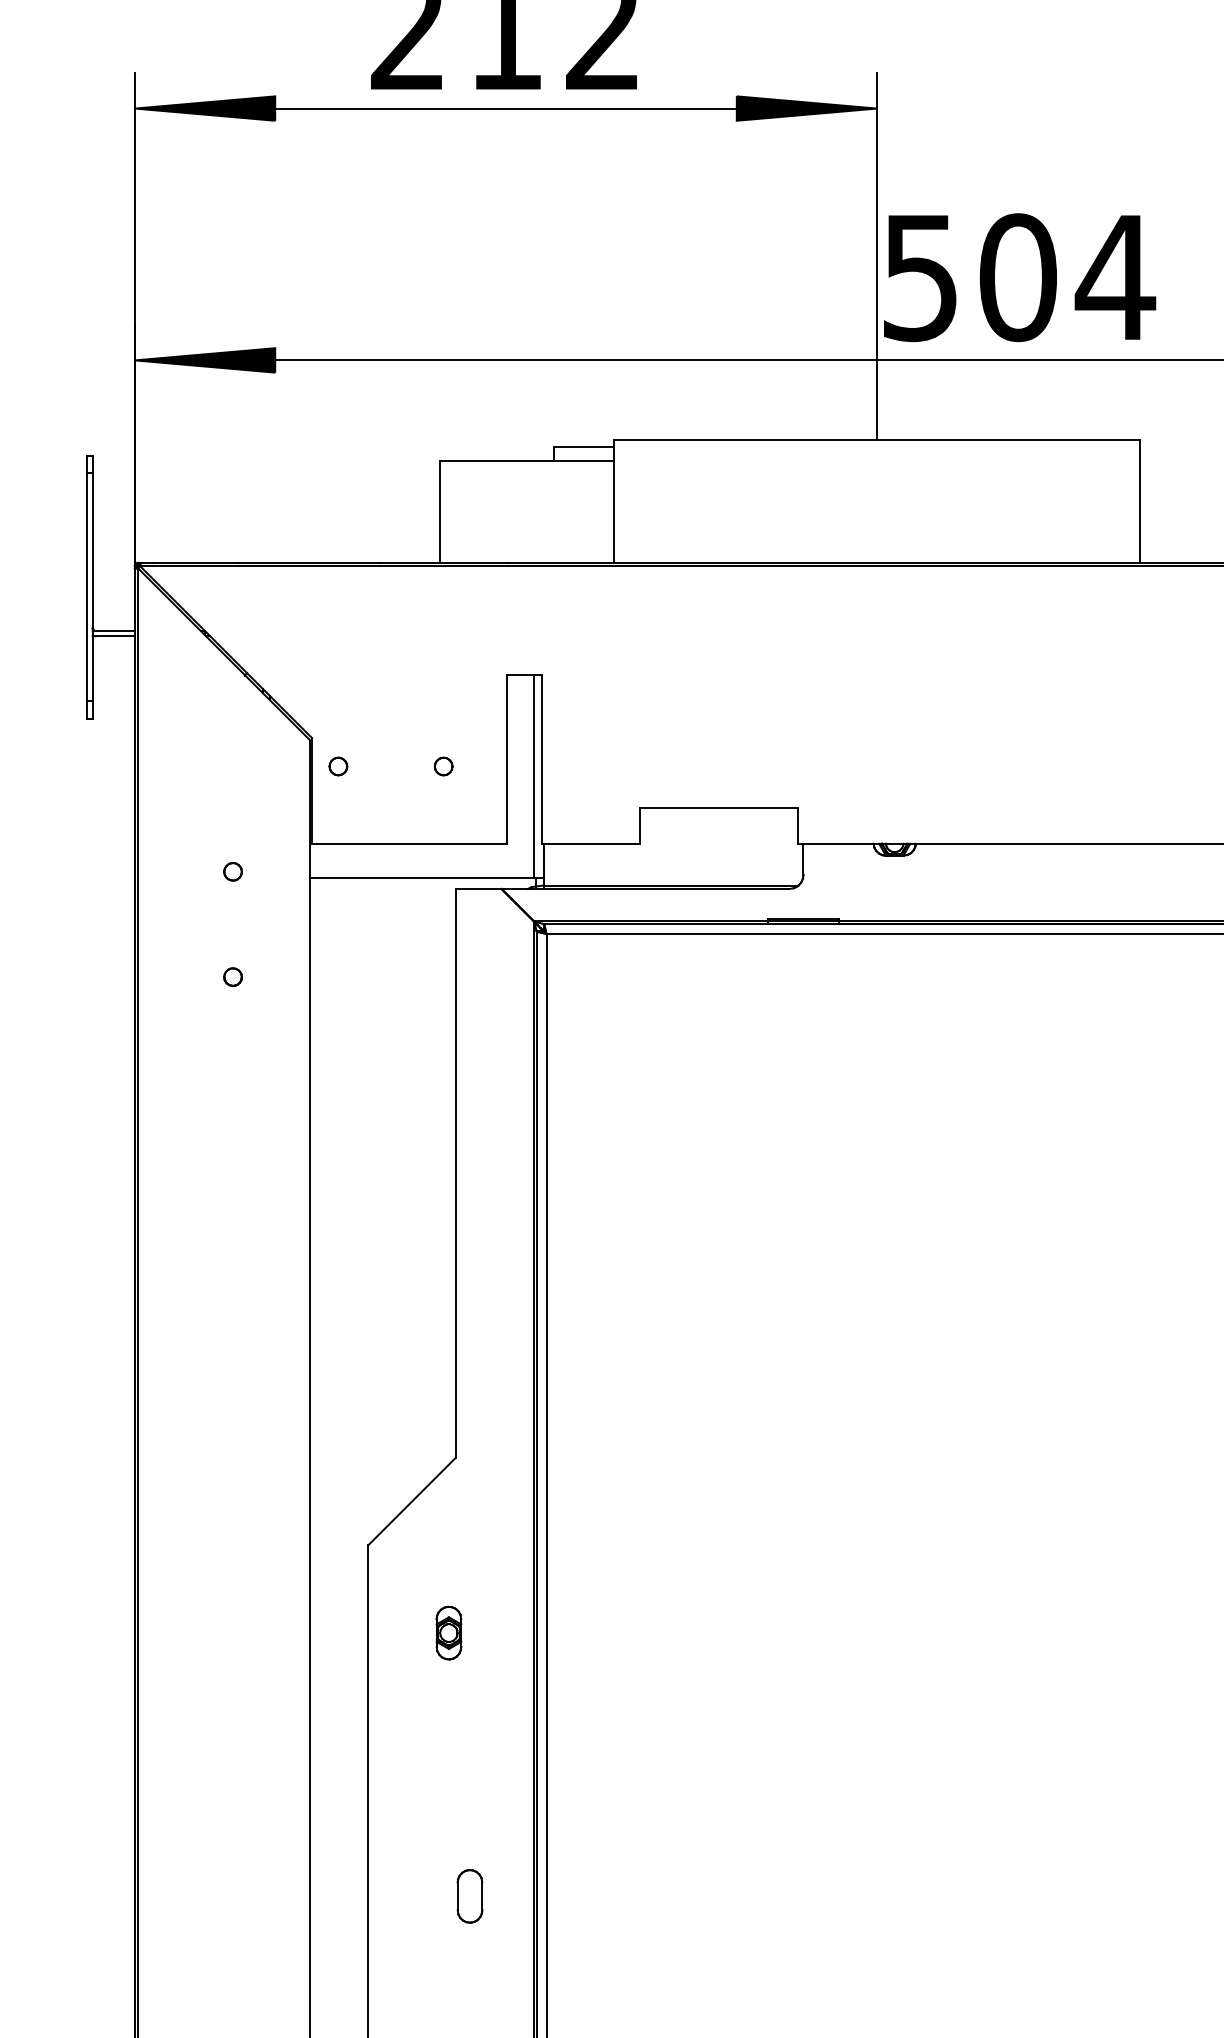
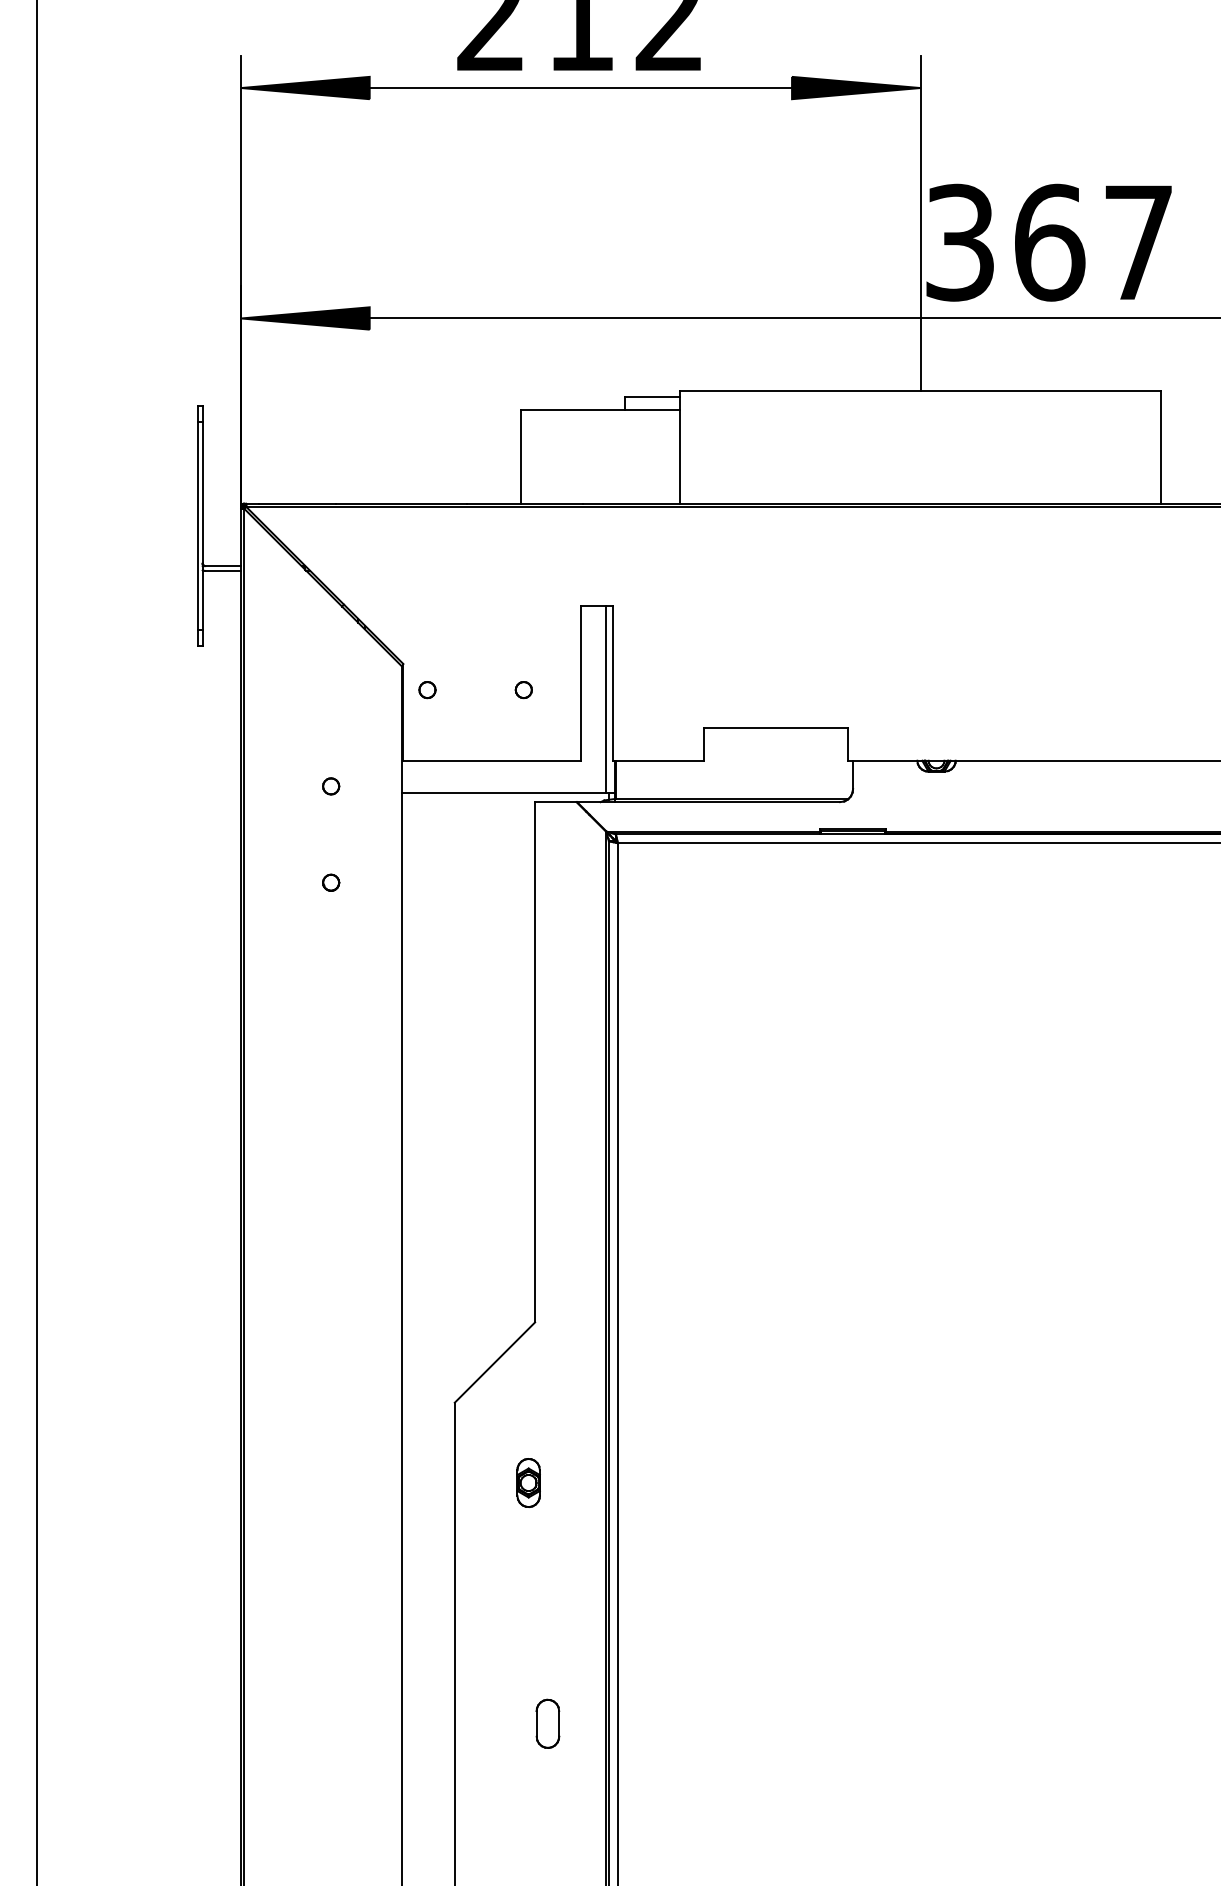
text: (1019, 277) -> (1050, 242), 504 -> 367

